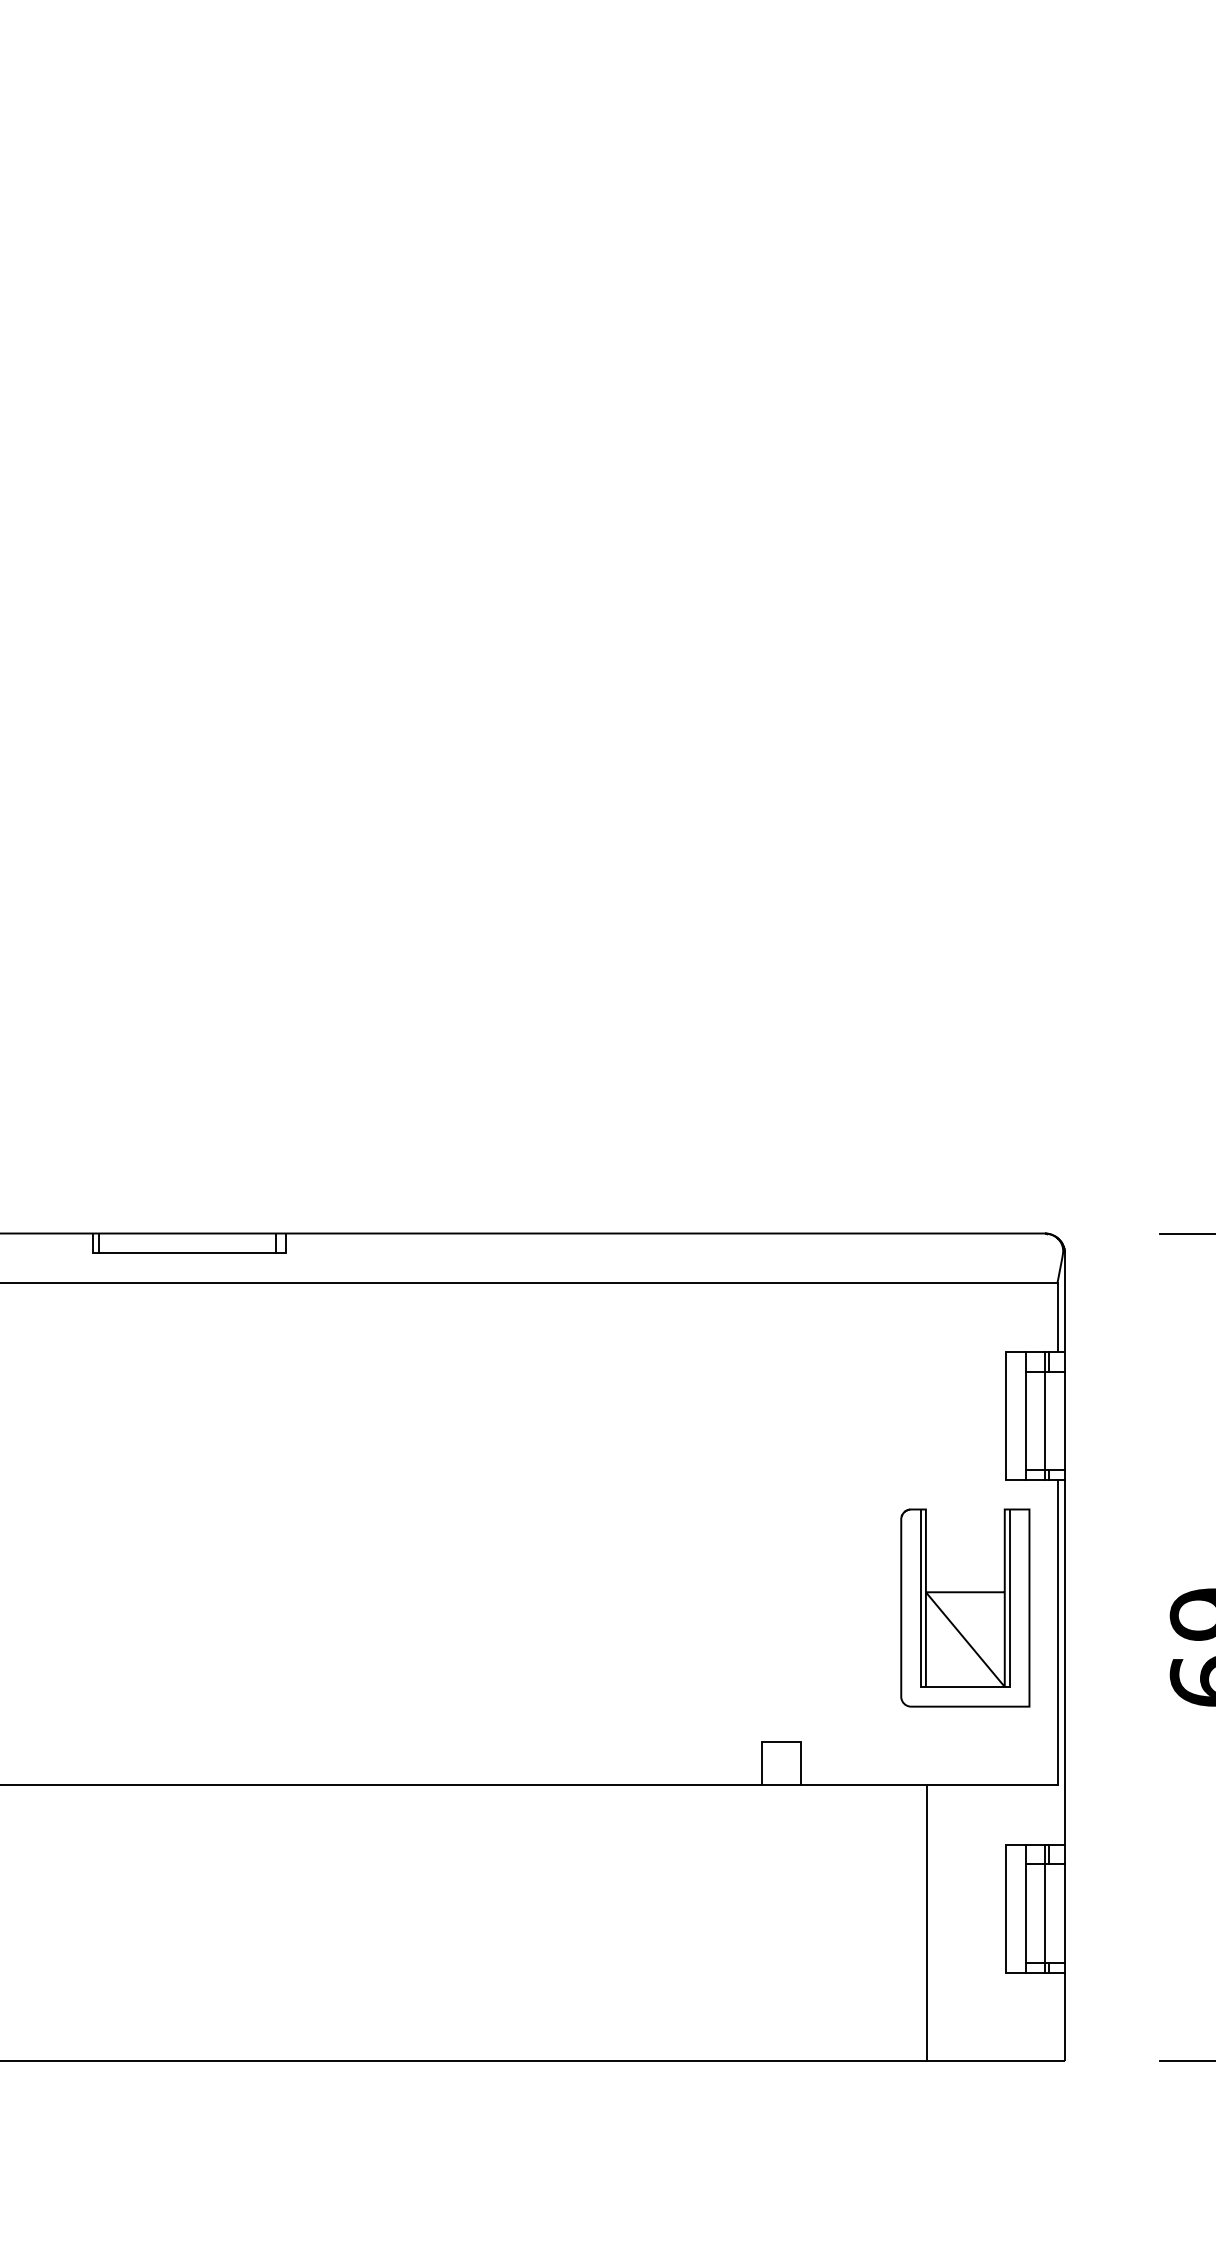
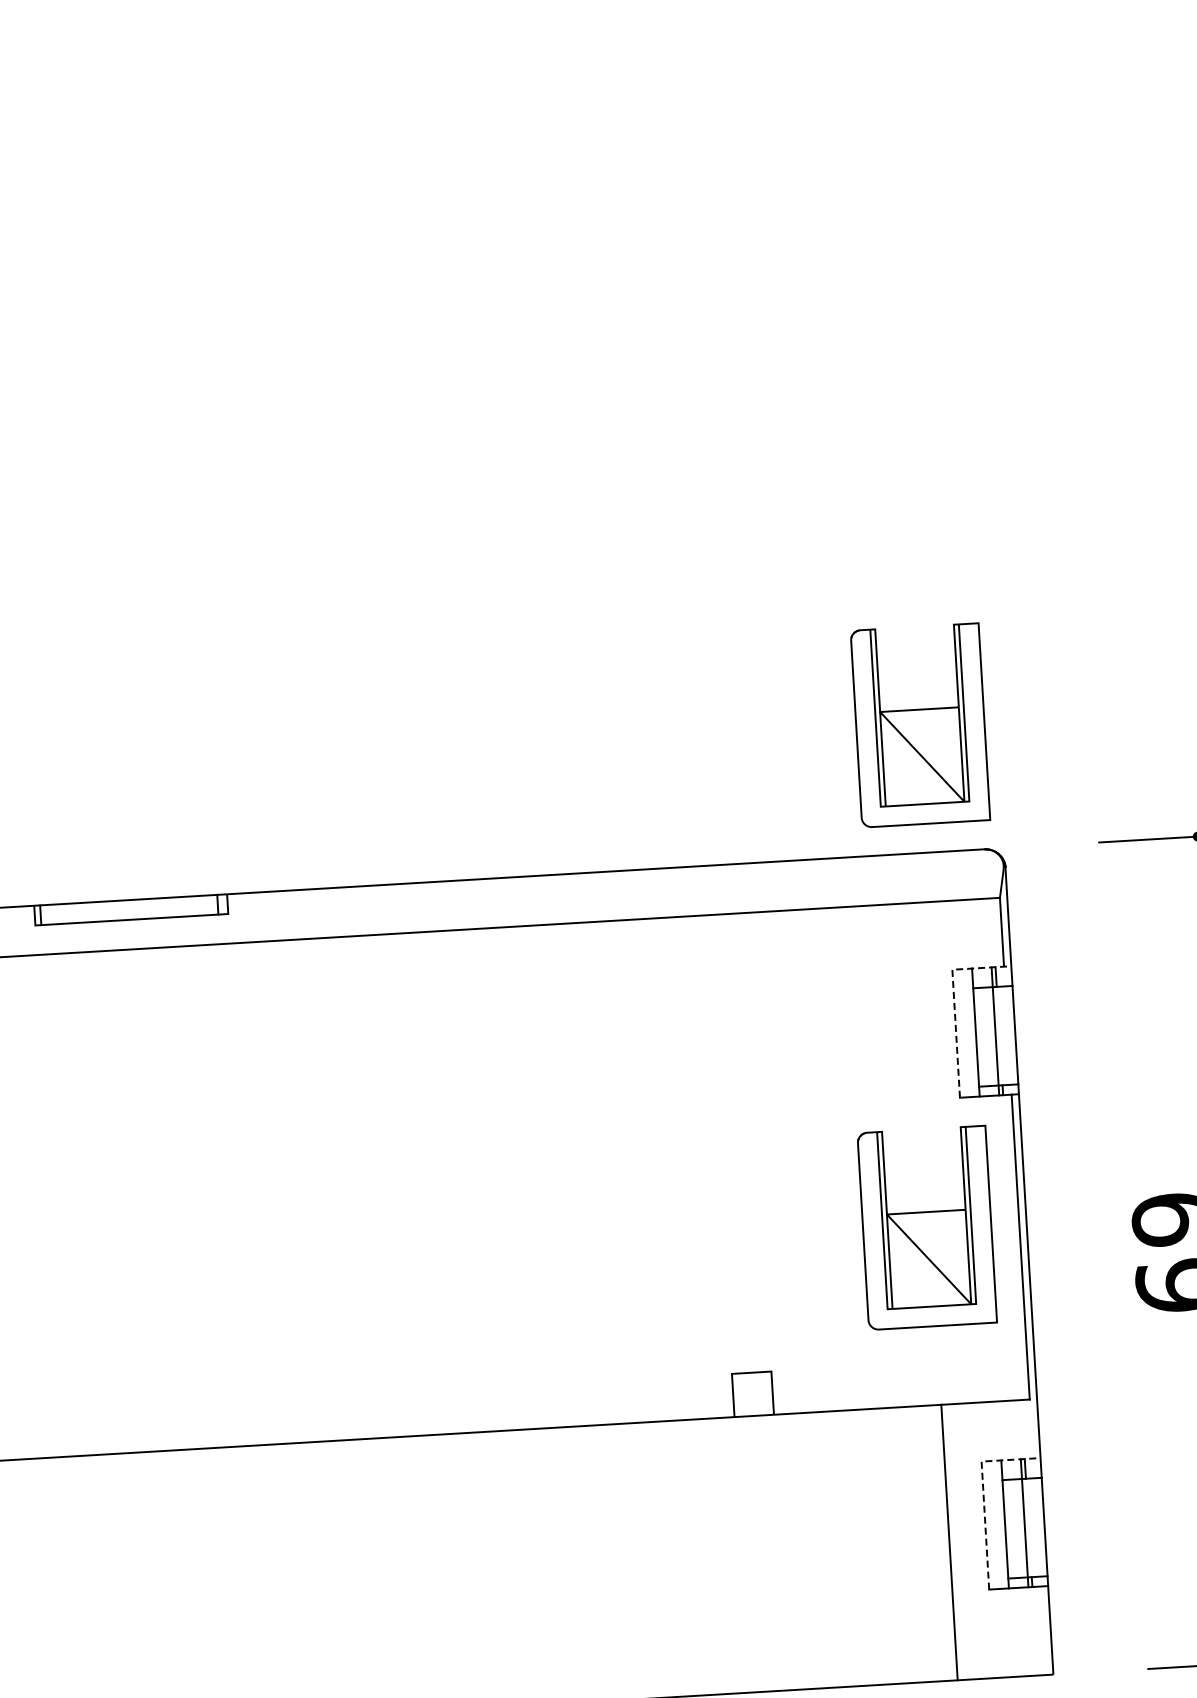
part: (988, 1105) -> (920, 724), added
line: (1005, 1385) -> (954, 1003), solid -> dashed
line: (1005, 1878) -> (983, 1495), solid -> dashed
line: (926, 1923) -> (949, 1542), moved

